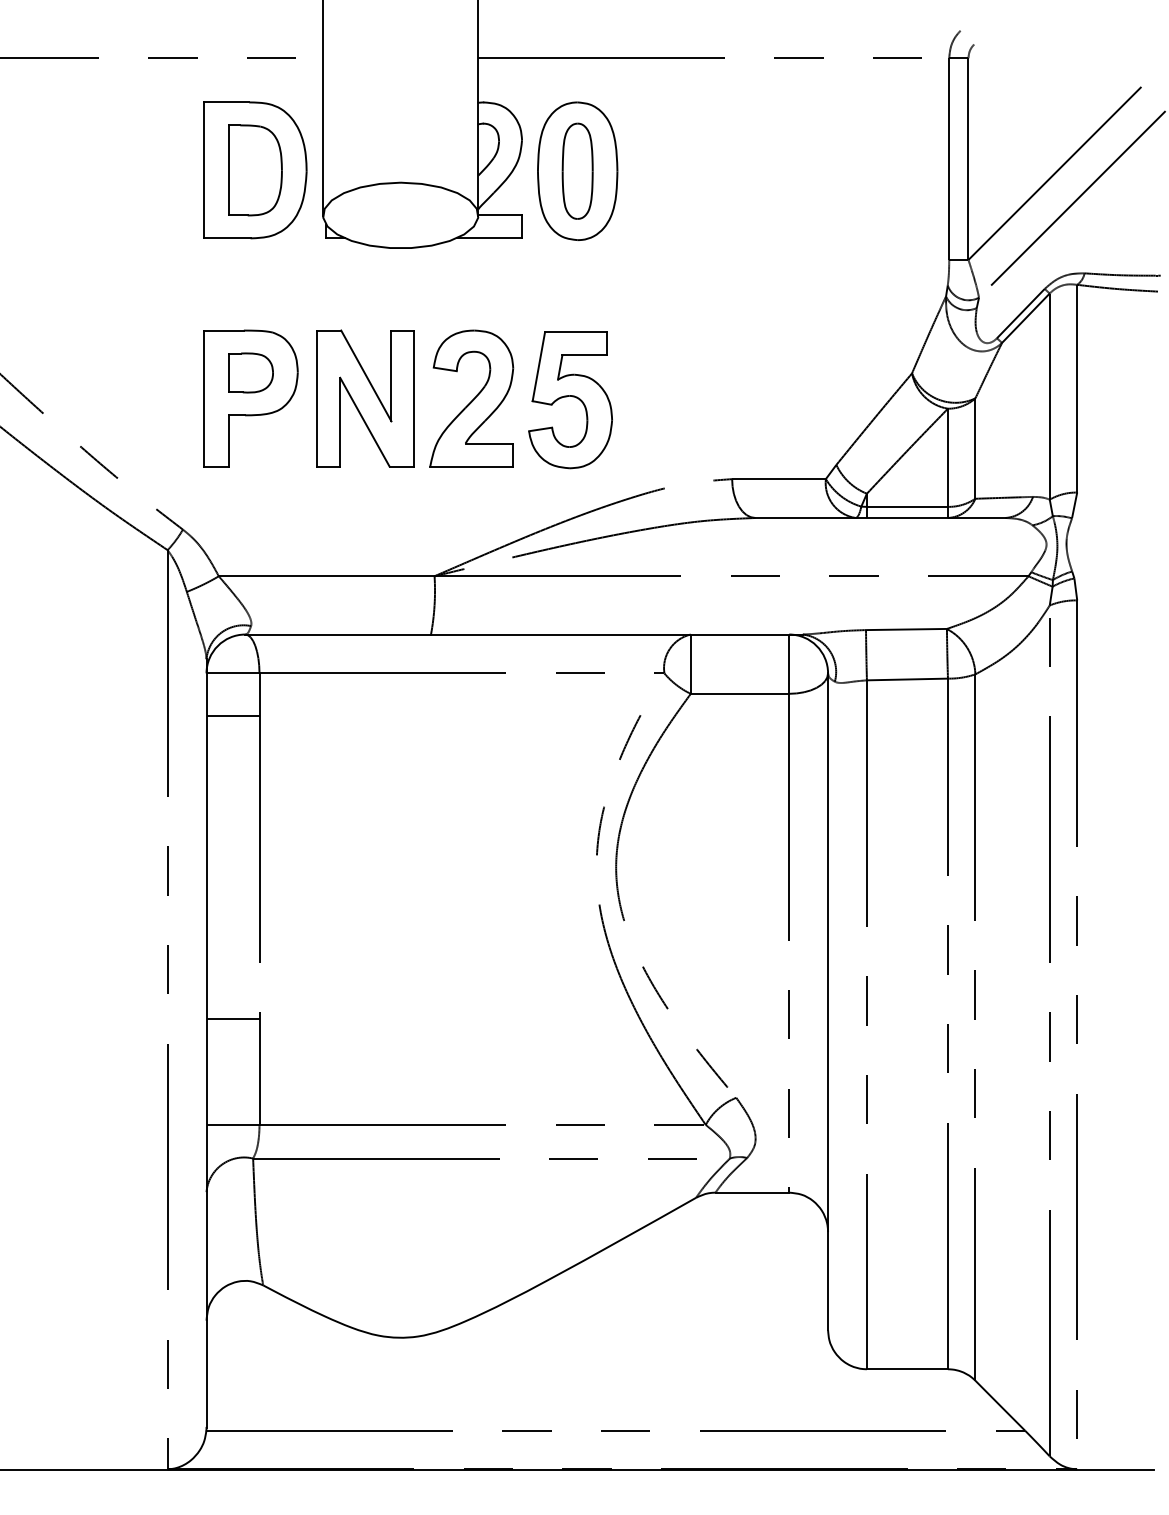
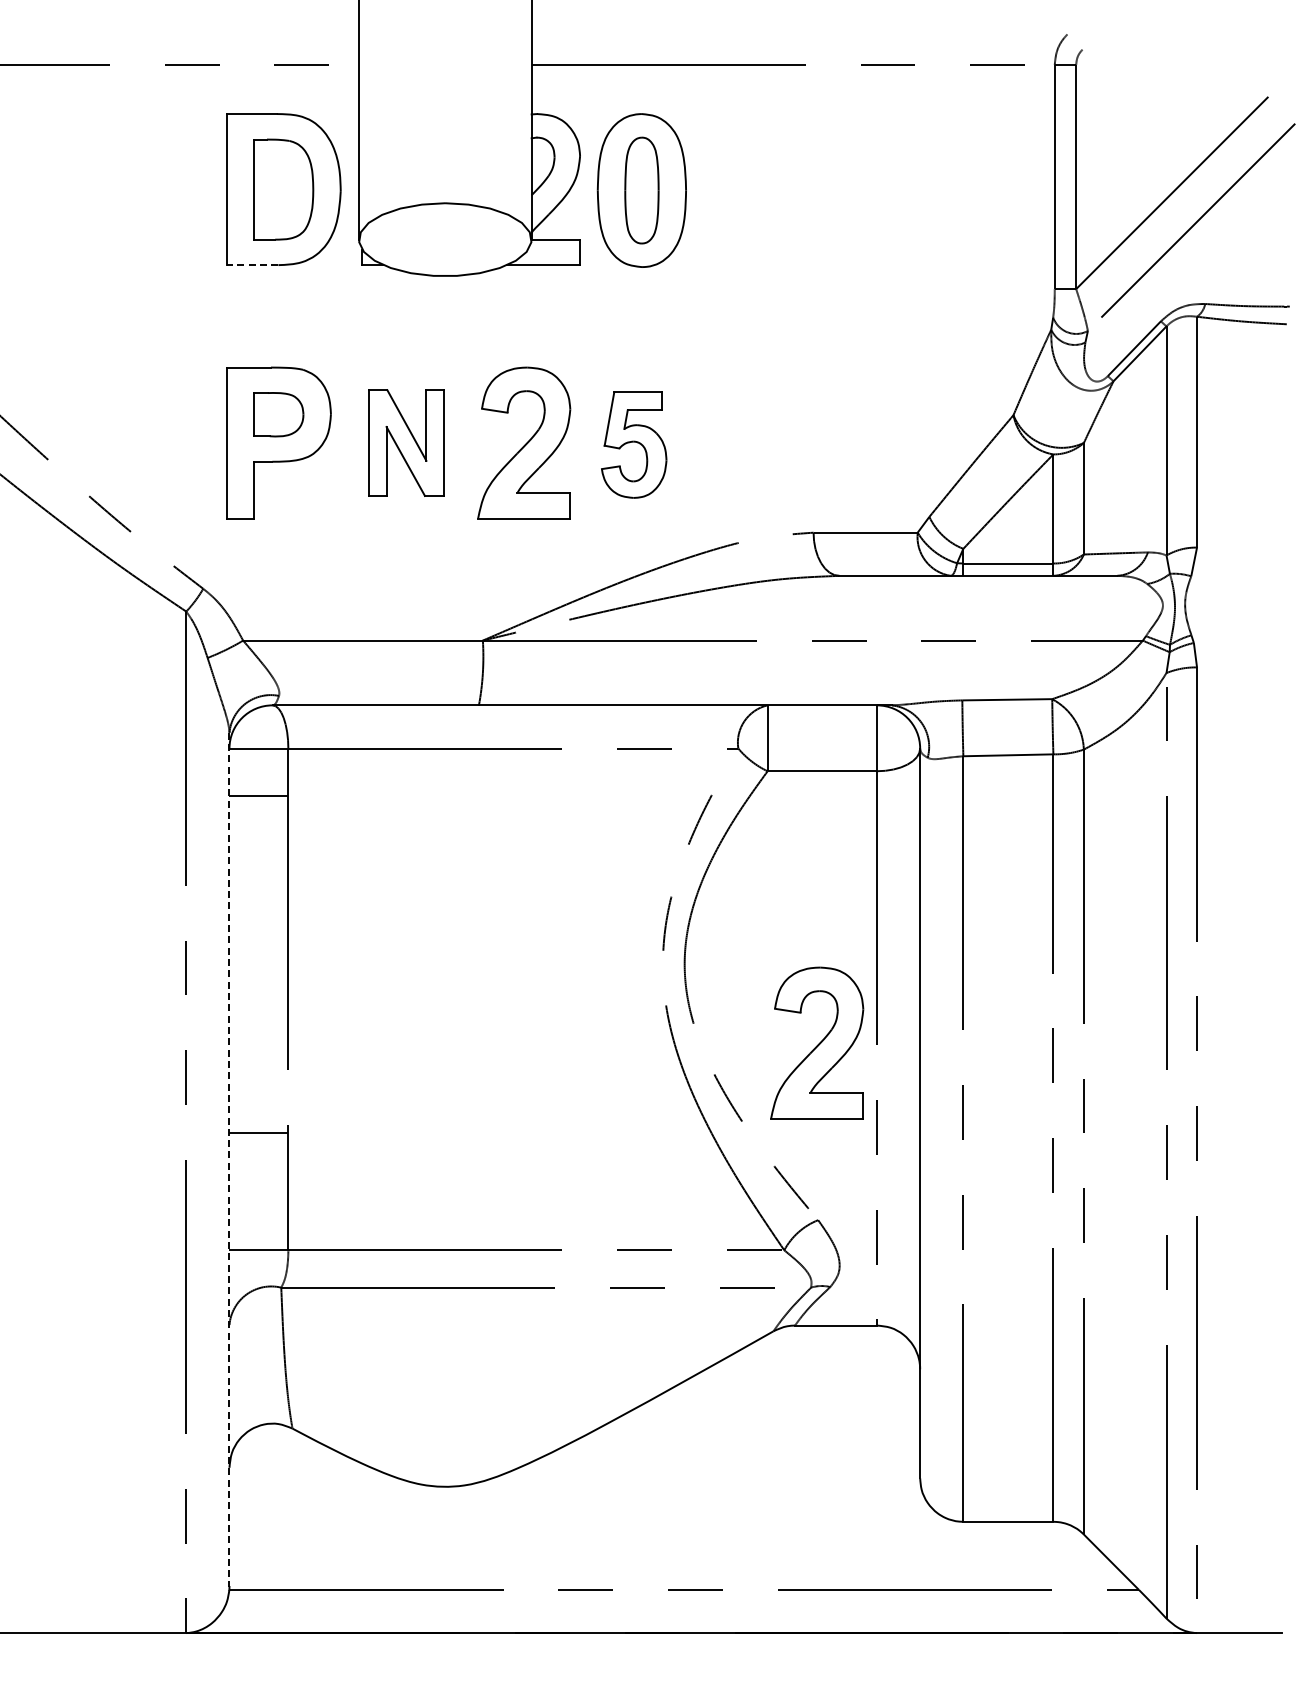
line: (227, 238) -> (252, 265), solid -> dashed
part: (365, 397) -> (406, 442), size x0.7
part: (571, 399) -> (634, 444), size x0.7
part: (735, 937) -> (817, 1042), added
line: (206, 1044) -> (229, 1160), solid -> dashed

